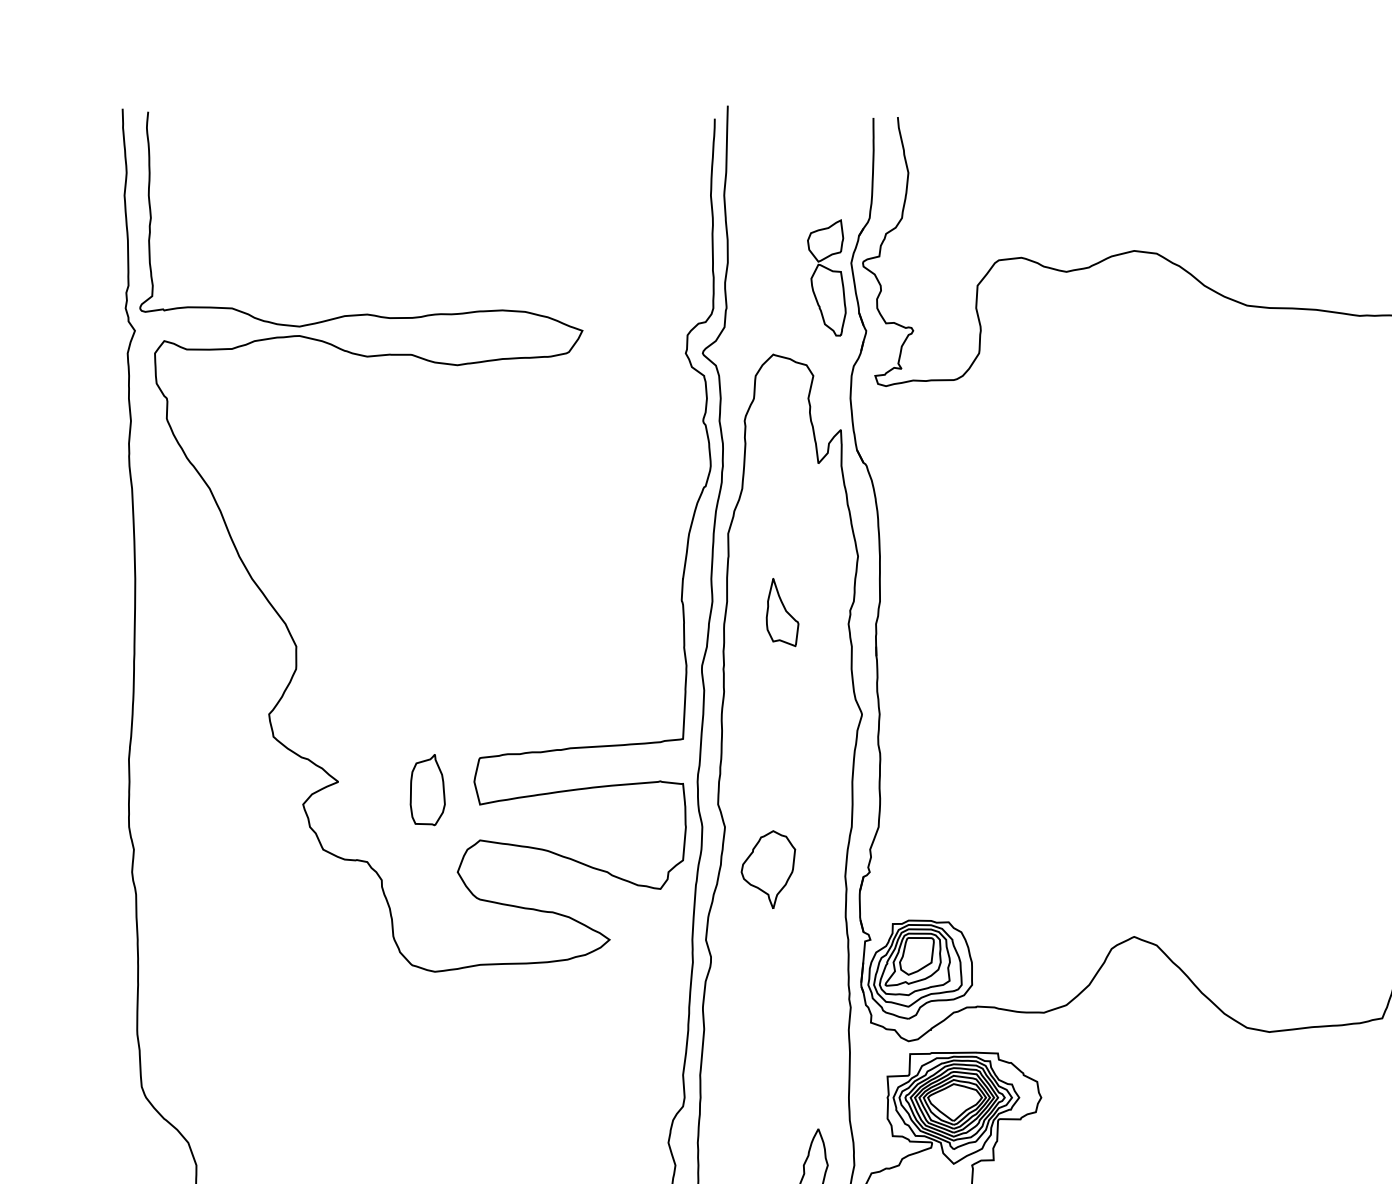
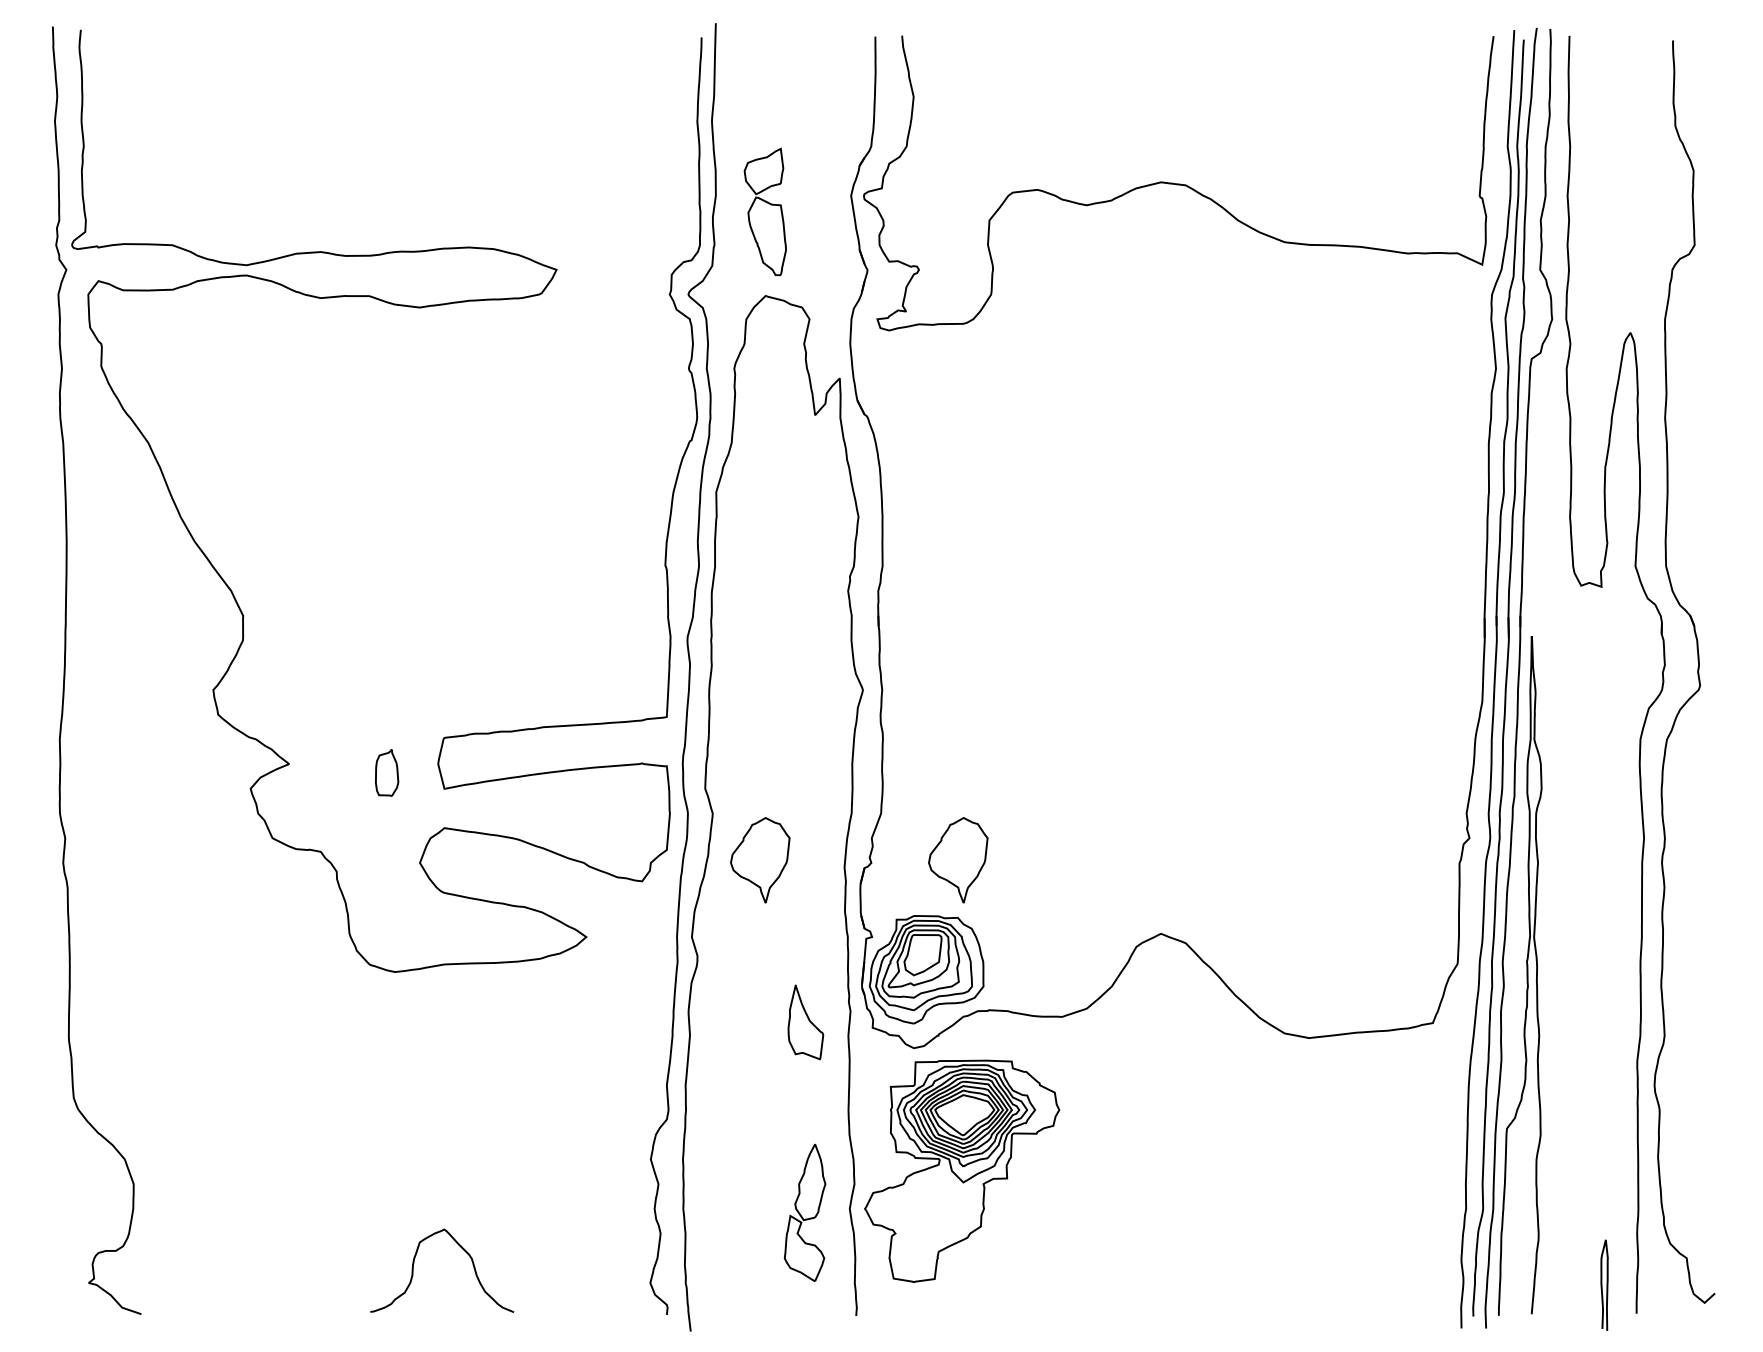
part: (826, 277) -> (764, 211), moved
part: (782, 612) -> (805, 1022), moved
part: (427, 789) -> (386, 772), size x0.6
part: (949, 869) -> (958, 860), added

